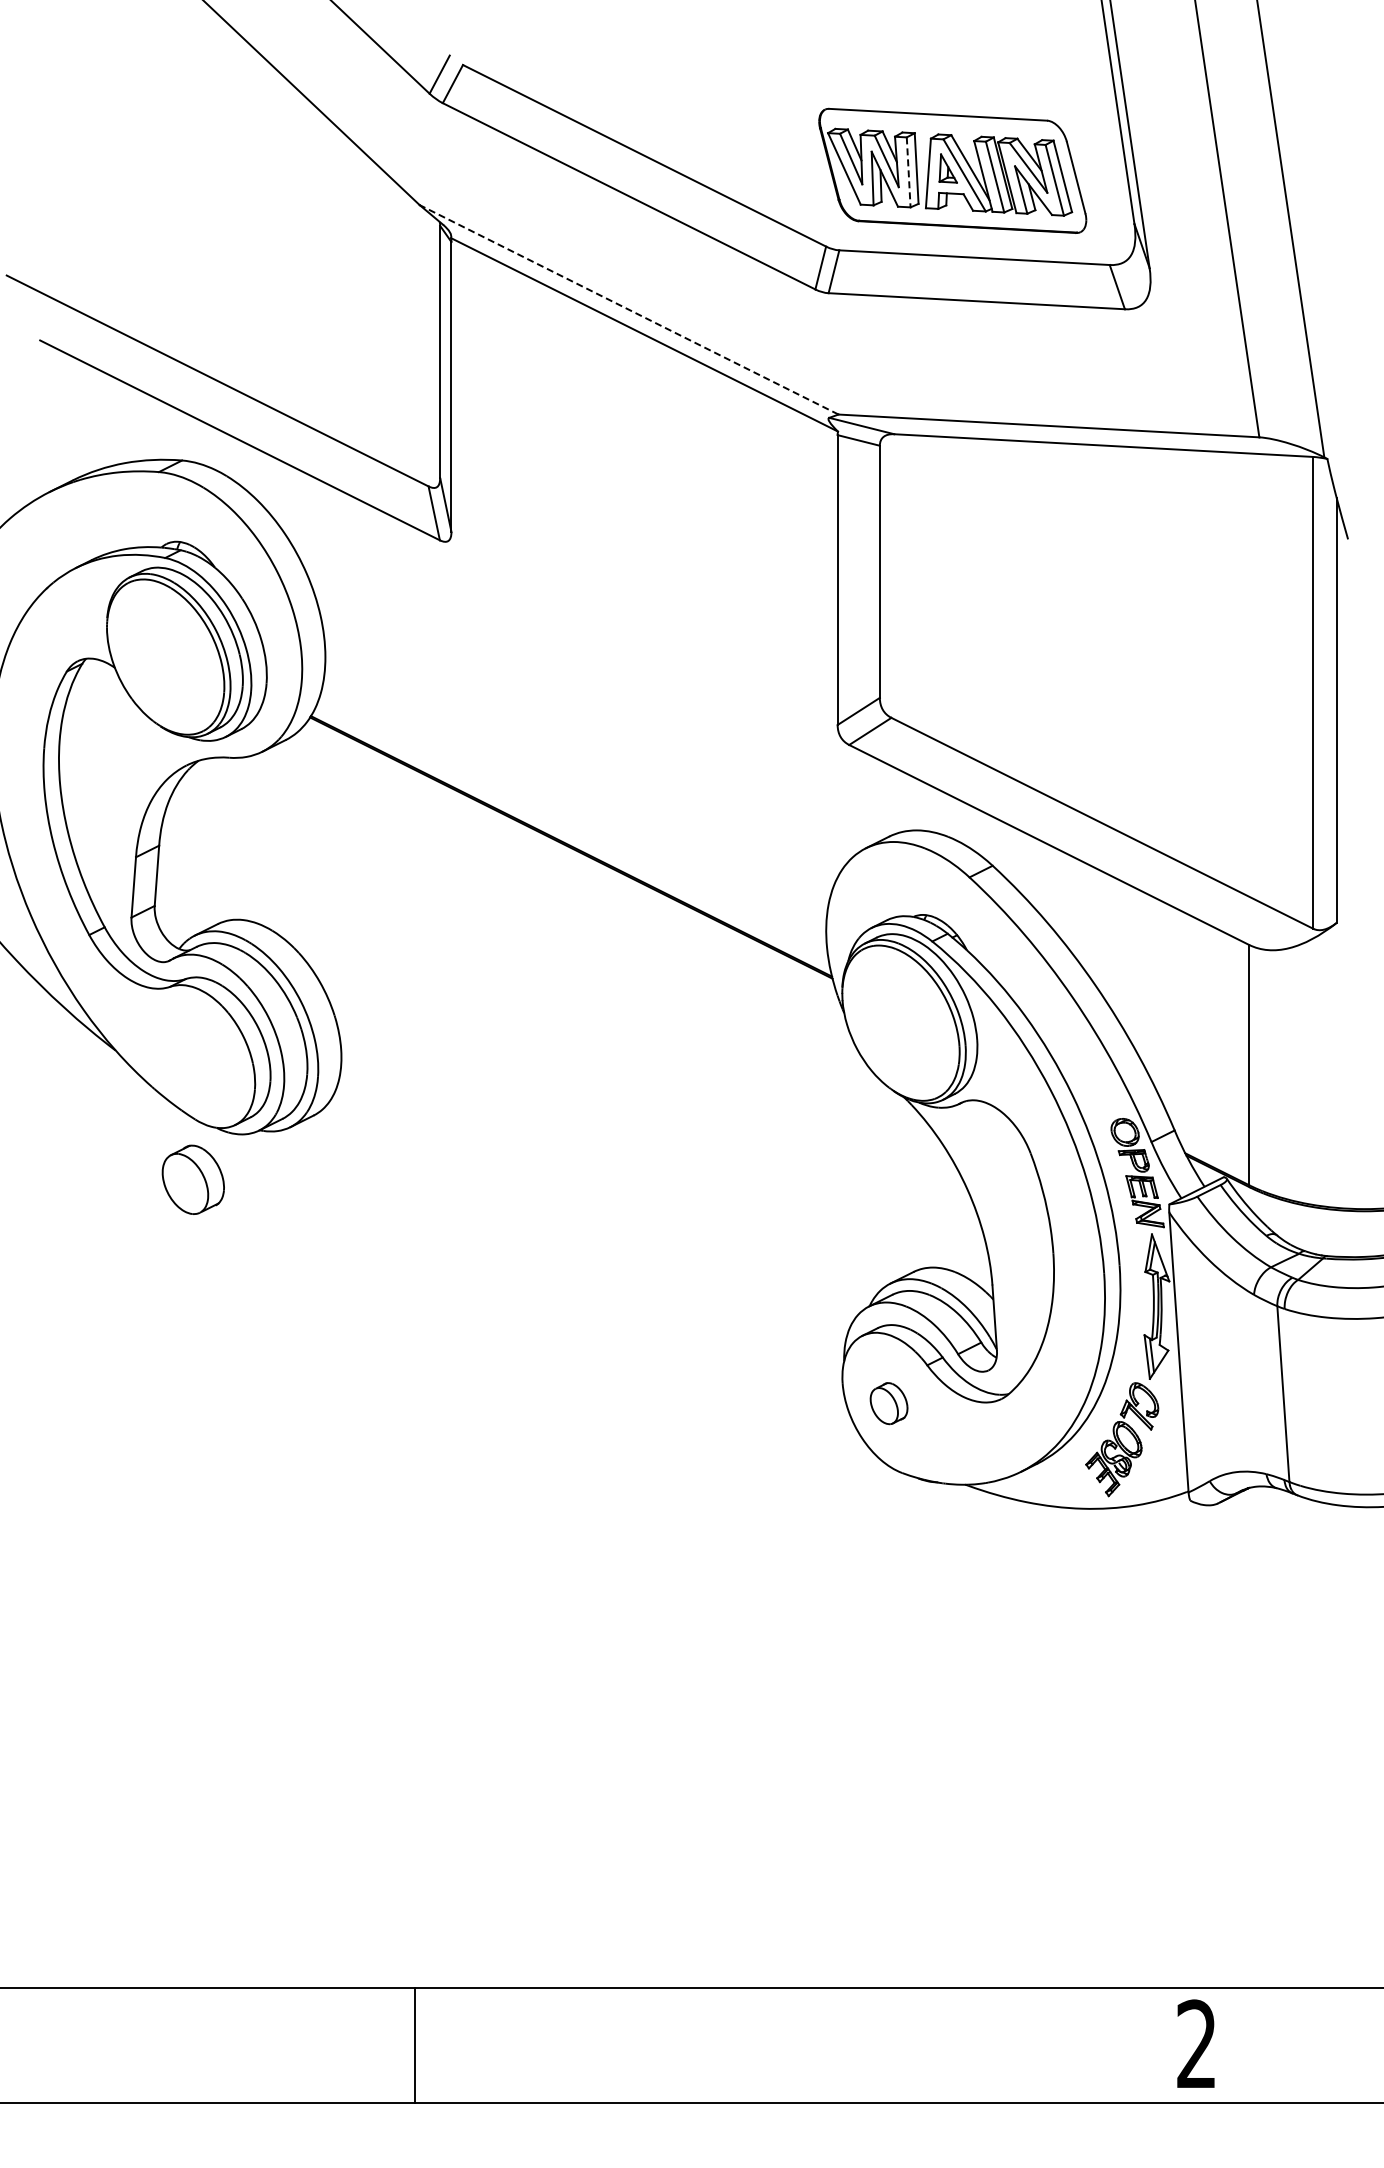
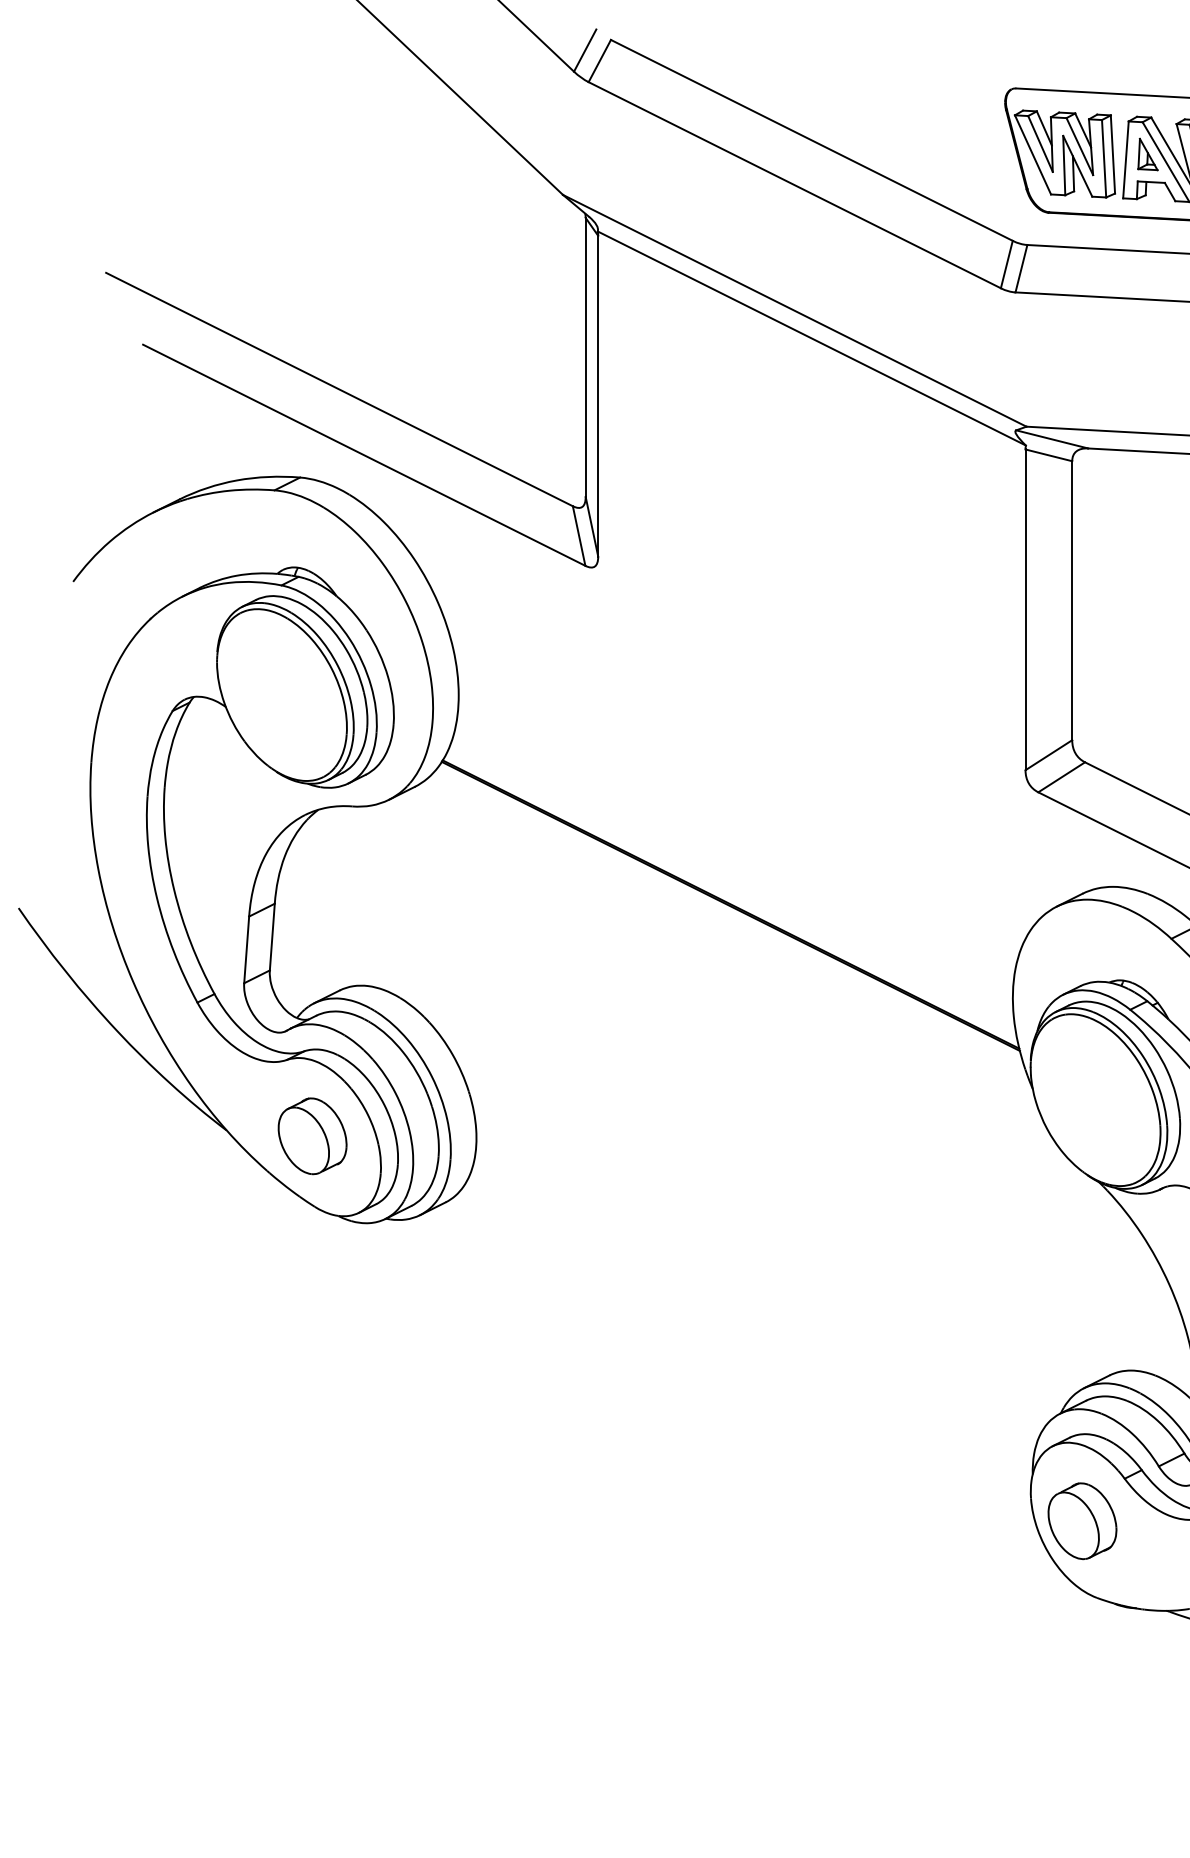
line: (908, 172) -> (1103, 158), dashed -> solid
line: (628, 309) -> (794, 310), dashed -> solid
part: (192, 1179) -> (311, 1135), moved
part: (888, 1403) -> (1081, 1520), size x1.67

